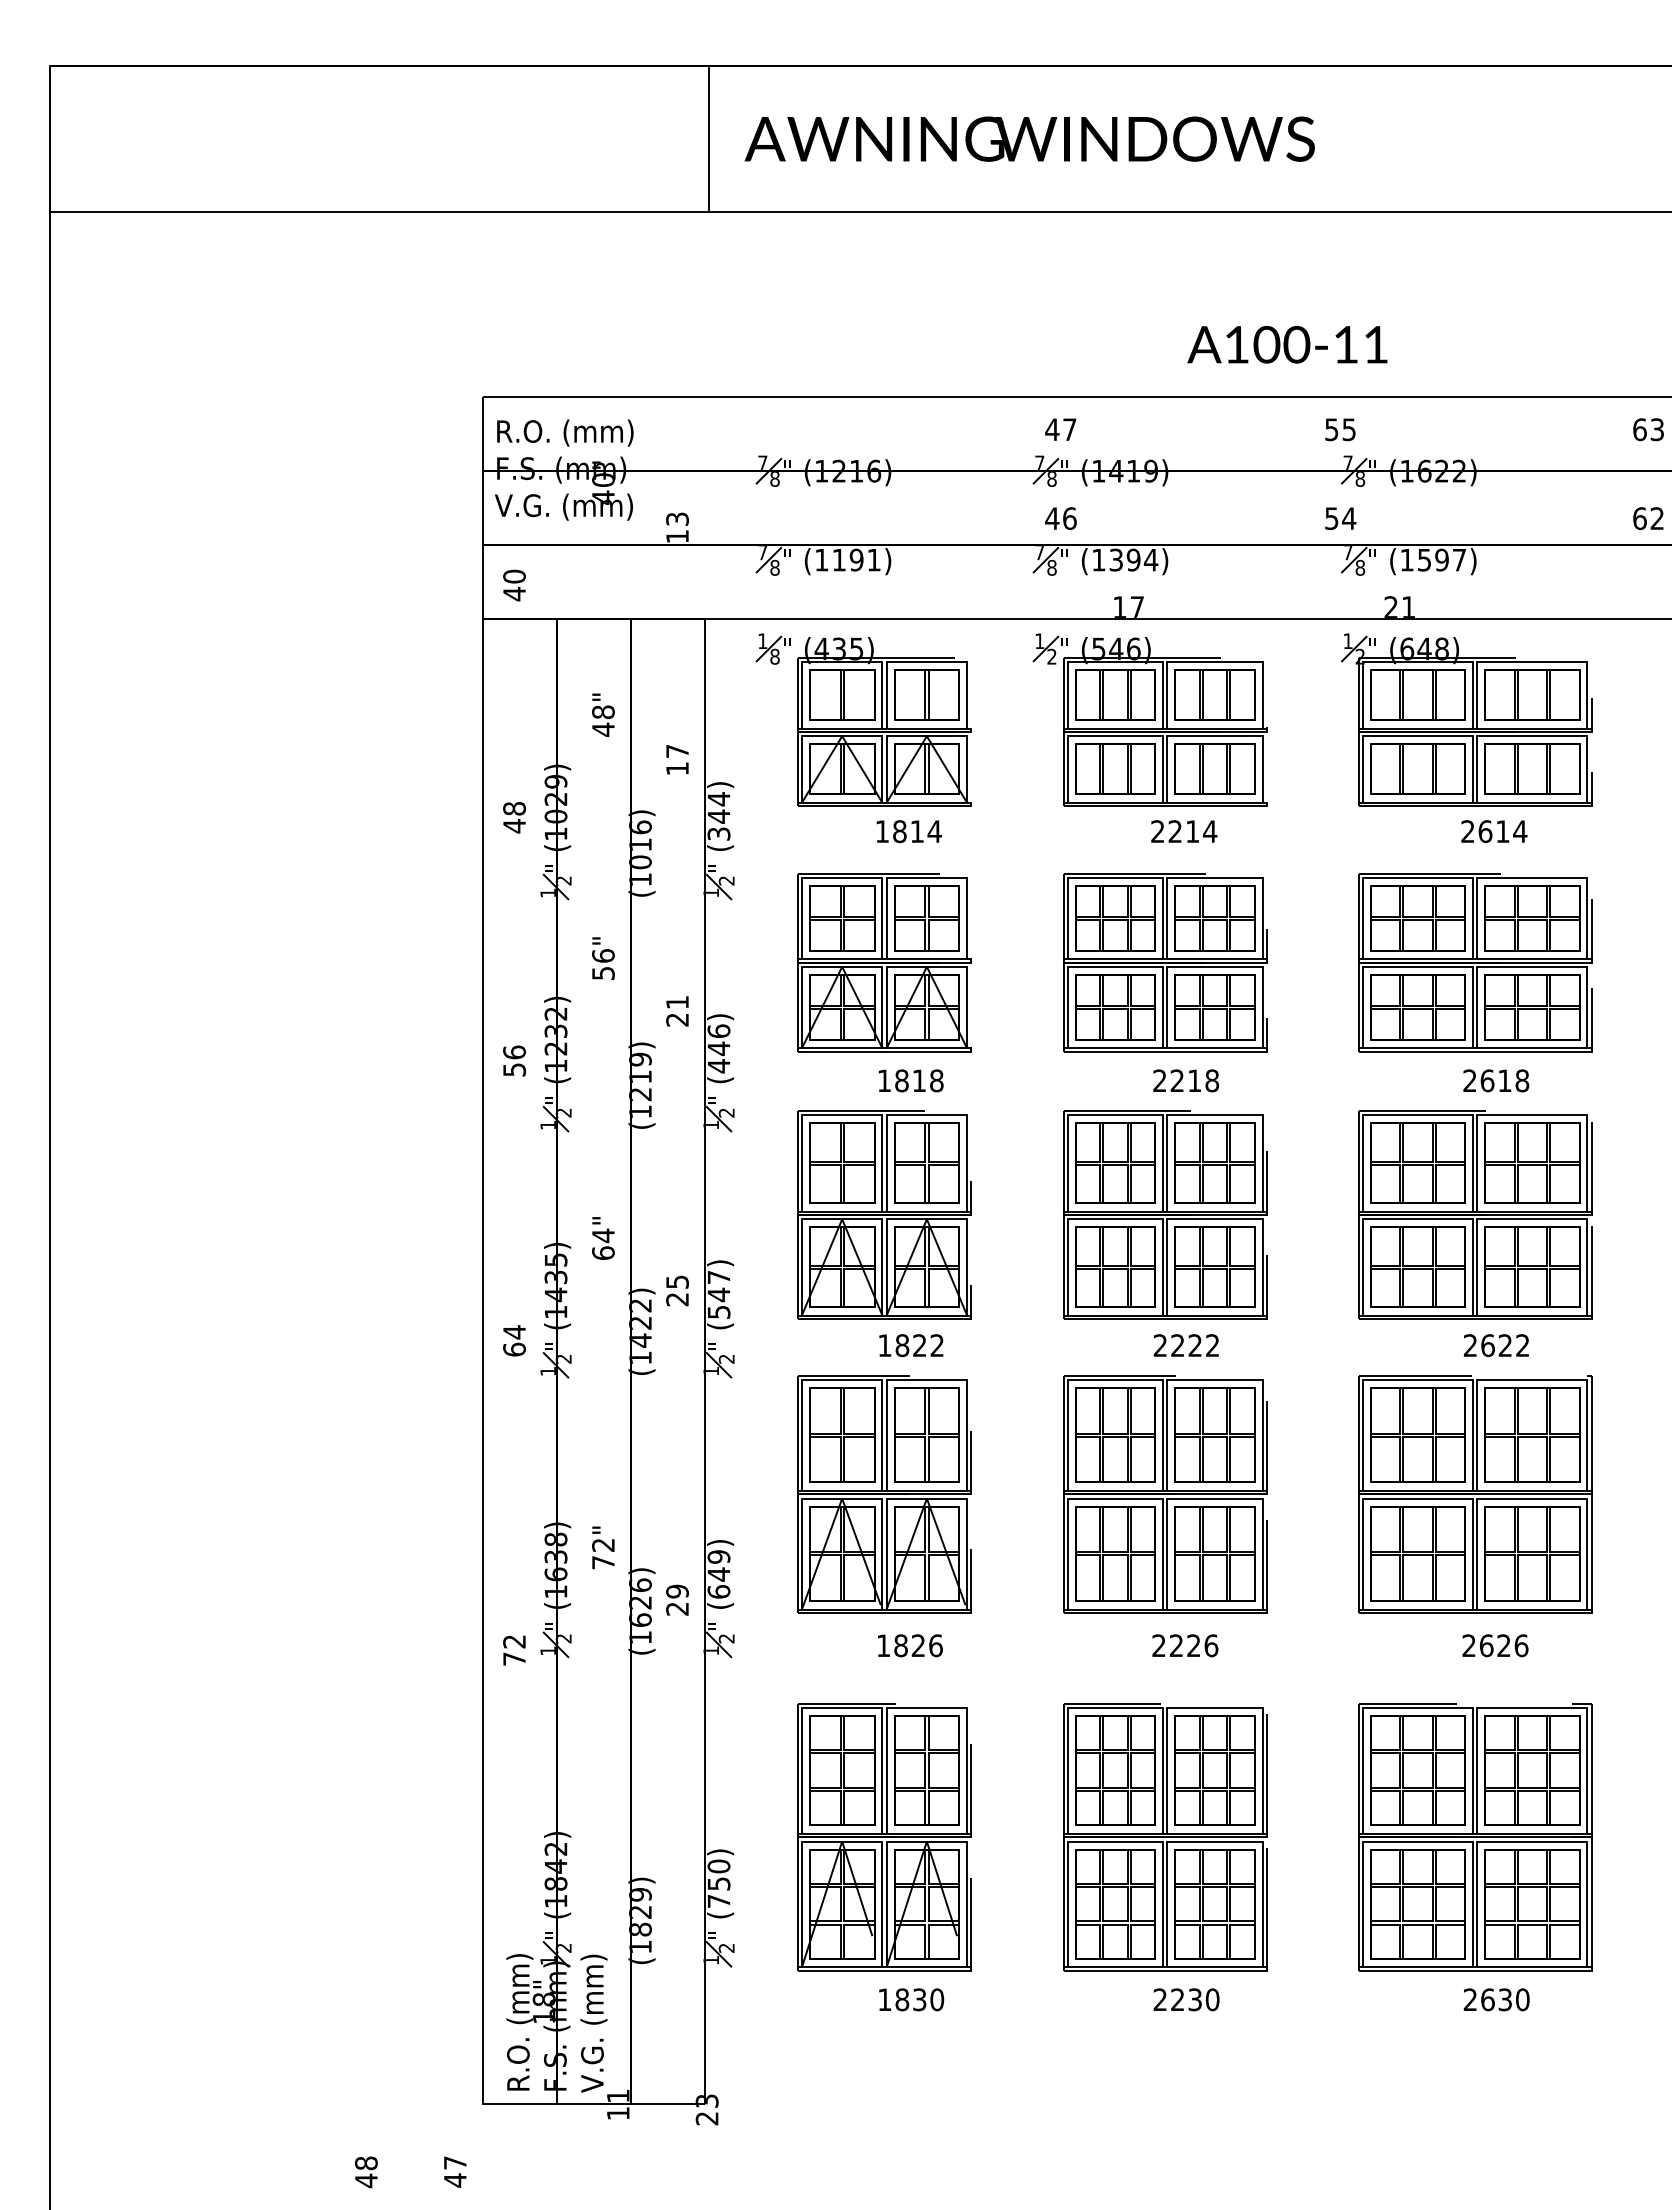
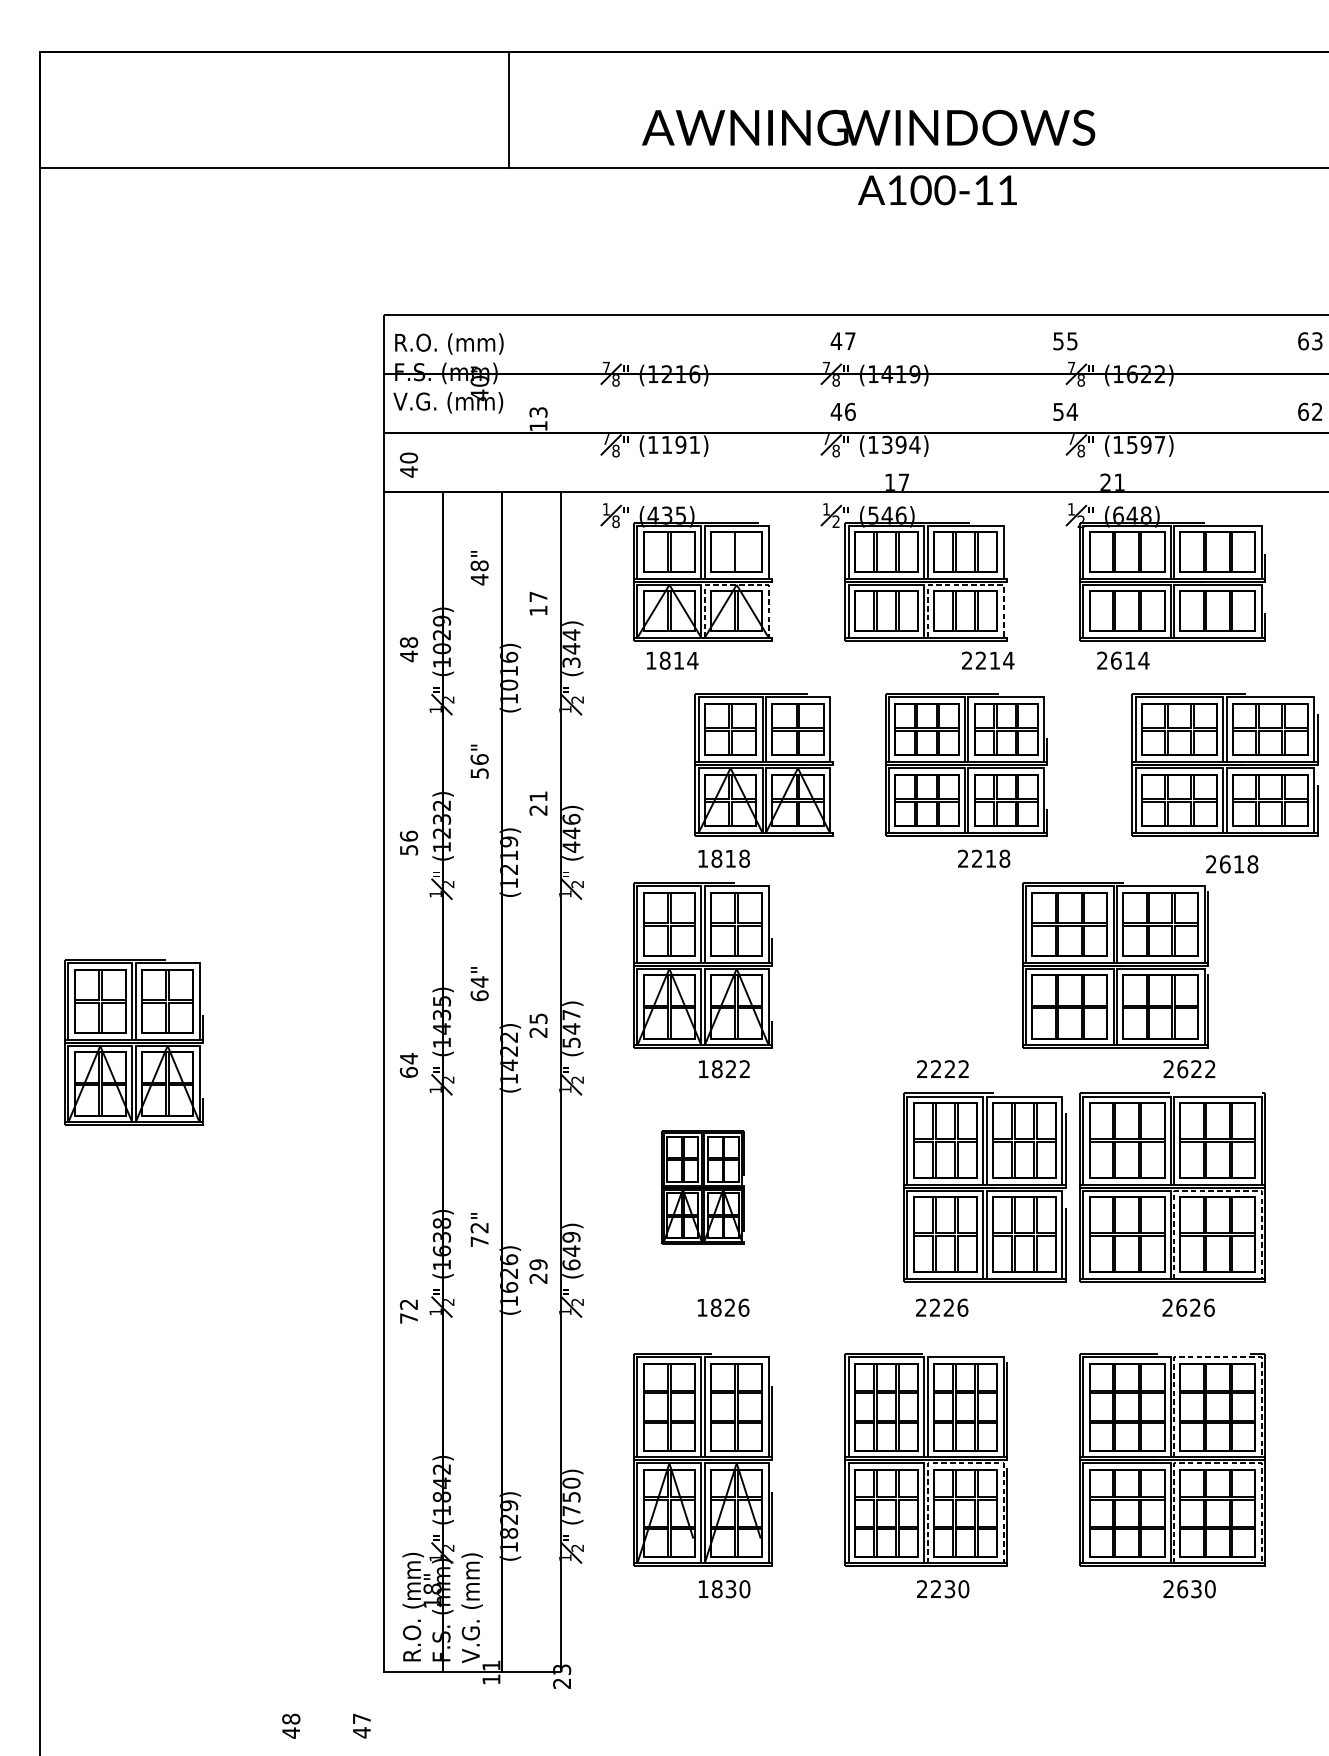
text: (1029, 138) -> (868, 127), moved
line: (709, 139) -> (509, 110), moved
text: (1287, 344) -> (937, 190), moved
line: (928, 694) -> (738, 551), removed
line: (927, 736) -> (737, 585), solid -> dashed
line: (1214, 736) -> (965, 585), solid -> dashed
text: (908, 831) -> (672, 660), moved
text: (1184, 831) -> (988, 660), moved
text: (1494, 831) -> (1123, 660), moved
part: (884, 962) -> (764, 764), moved
part: (1165, 962) -> (966, 764), moved
part: (1475, 962) -> (1225, 764), moved
text: (1186, 1080) -> (984, 858), moved
text: (1496, 1080) -> (1232, 864), moved
part: (1165, 1214) -> (926, 965), removed
part: (1475, 1214) -> (1115, 965), moved
part: (168, 1311) -> (133, 1042), added
part: (884, 1494) -> (703, 1187), size x0.6
part: (1165, 1494) -> (985, 1187), moved
line: (1532, 1498) -> (1218, 1190), solid -> dashed
line: (1532, 1708) -> (1218, 1357), solid -> dashed
line: (1214, 1841) -> (965, 1463), solid -> dashed
line: (1532, 1841) -> (1218, 1463), solid -> dashed

